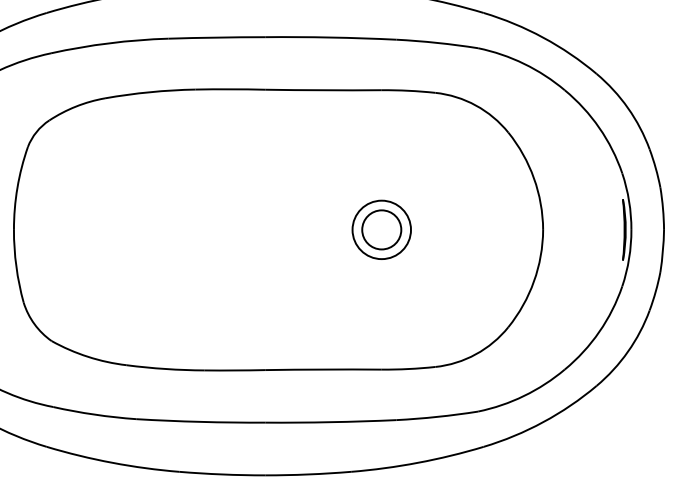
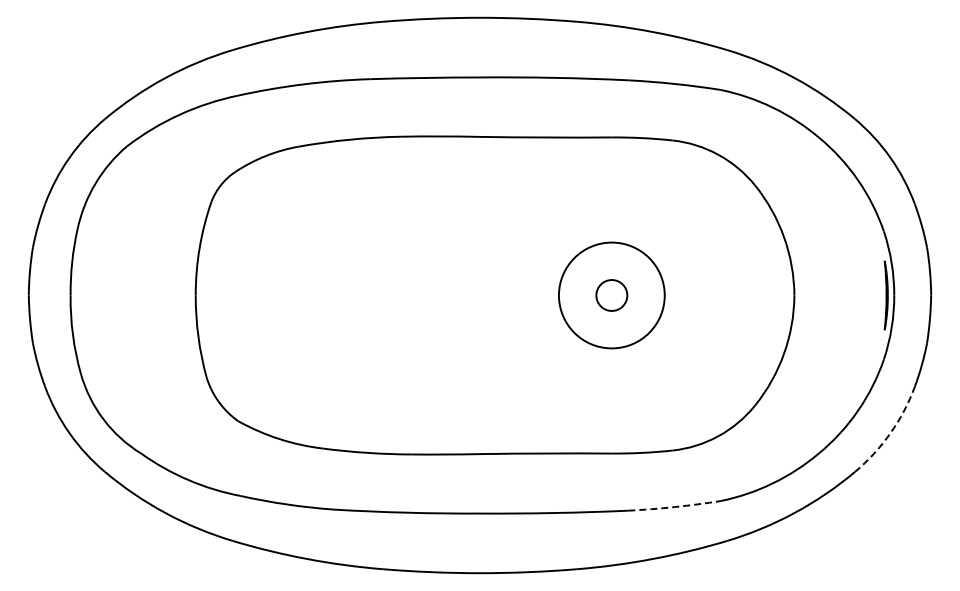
circle: (381, 229) -> (611, 295), size x0.7
circle: (381, 229) -> (611, 295), size x1.6
arc: (628, 351) -> (890, 433), solid -> dashed
arc: (437, 417) -> (674, 507), solid -> dashed

